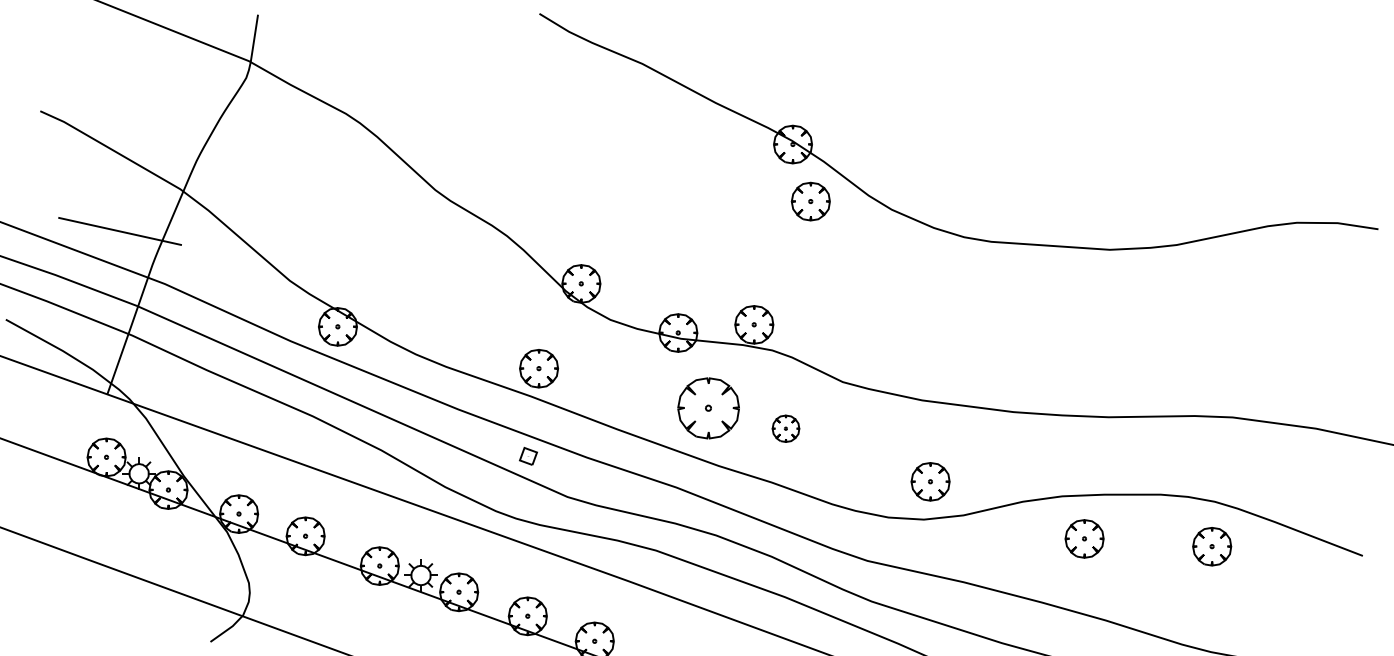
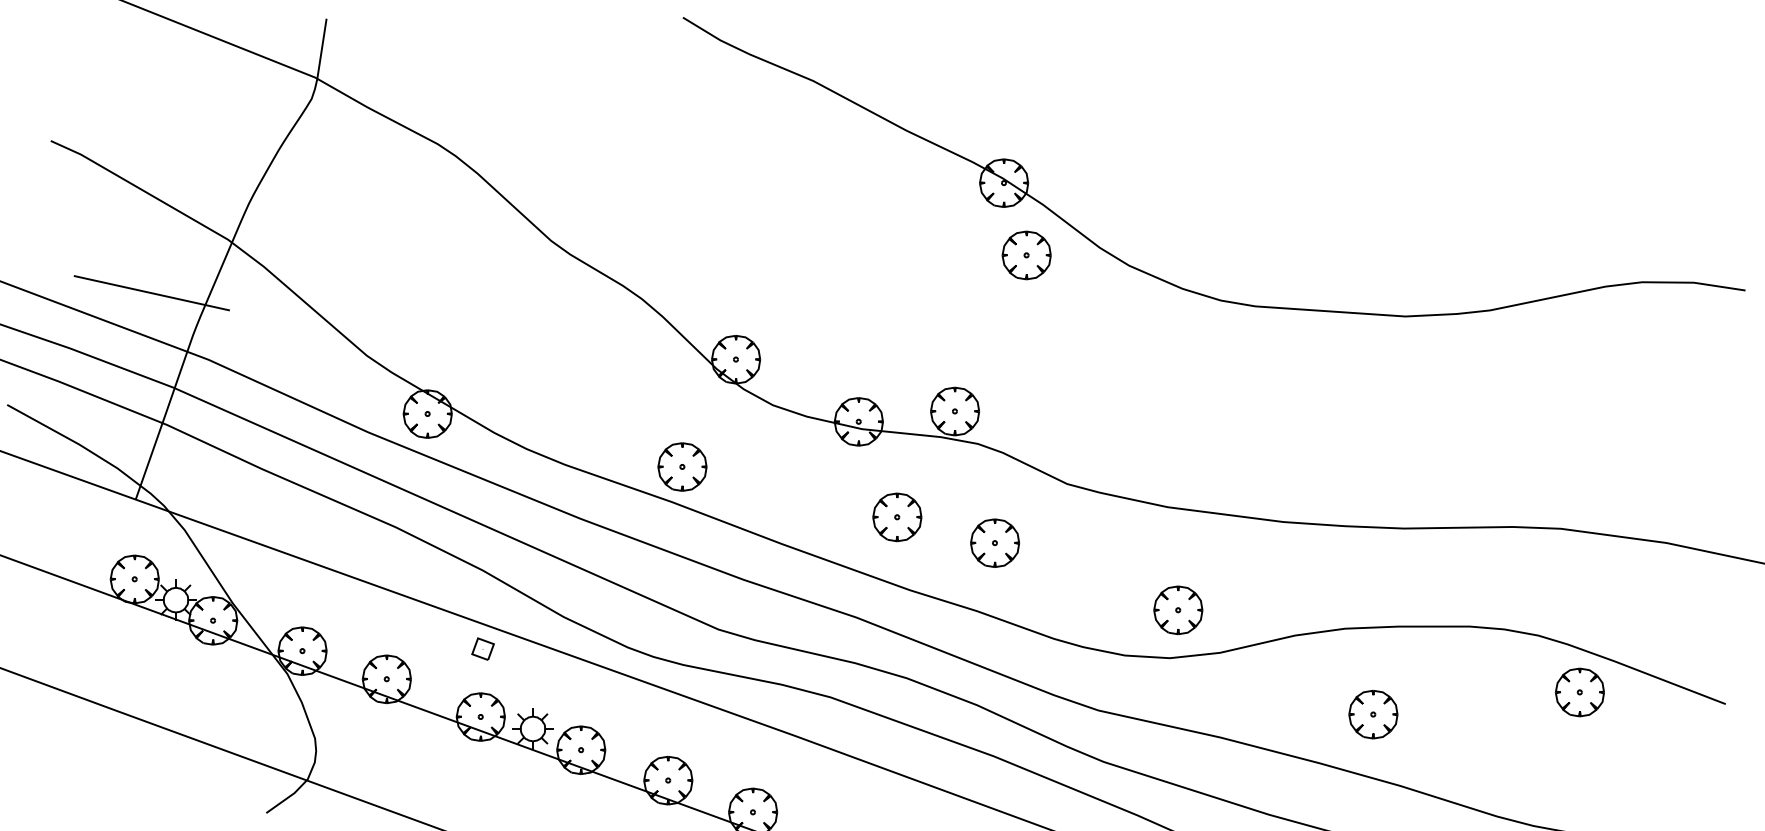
part: (708, 408) -> (897, 517), size x0.62
part: (786, 428) -> (995, 542), size x1.43
part: (528, 455) -> (482, 648), moved
part: (1084, 538) -> (1373, 714), moved
part: (1211, 546) -> (1579, 692), moved

